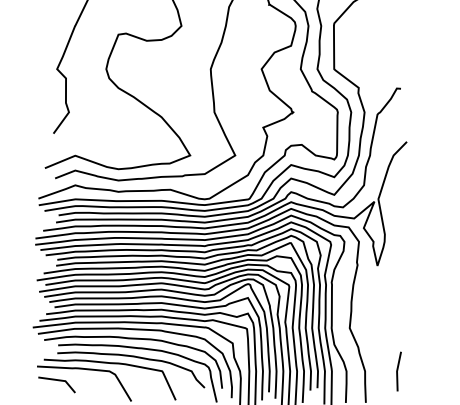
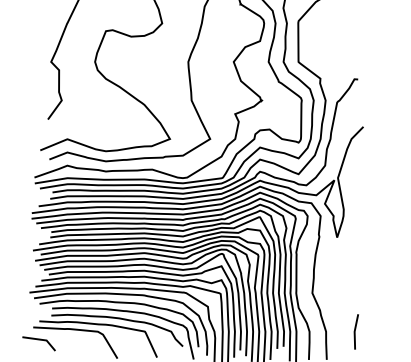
line: (56, 381) -> (38, 340), moved

